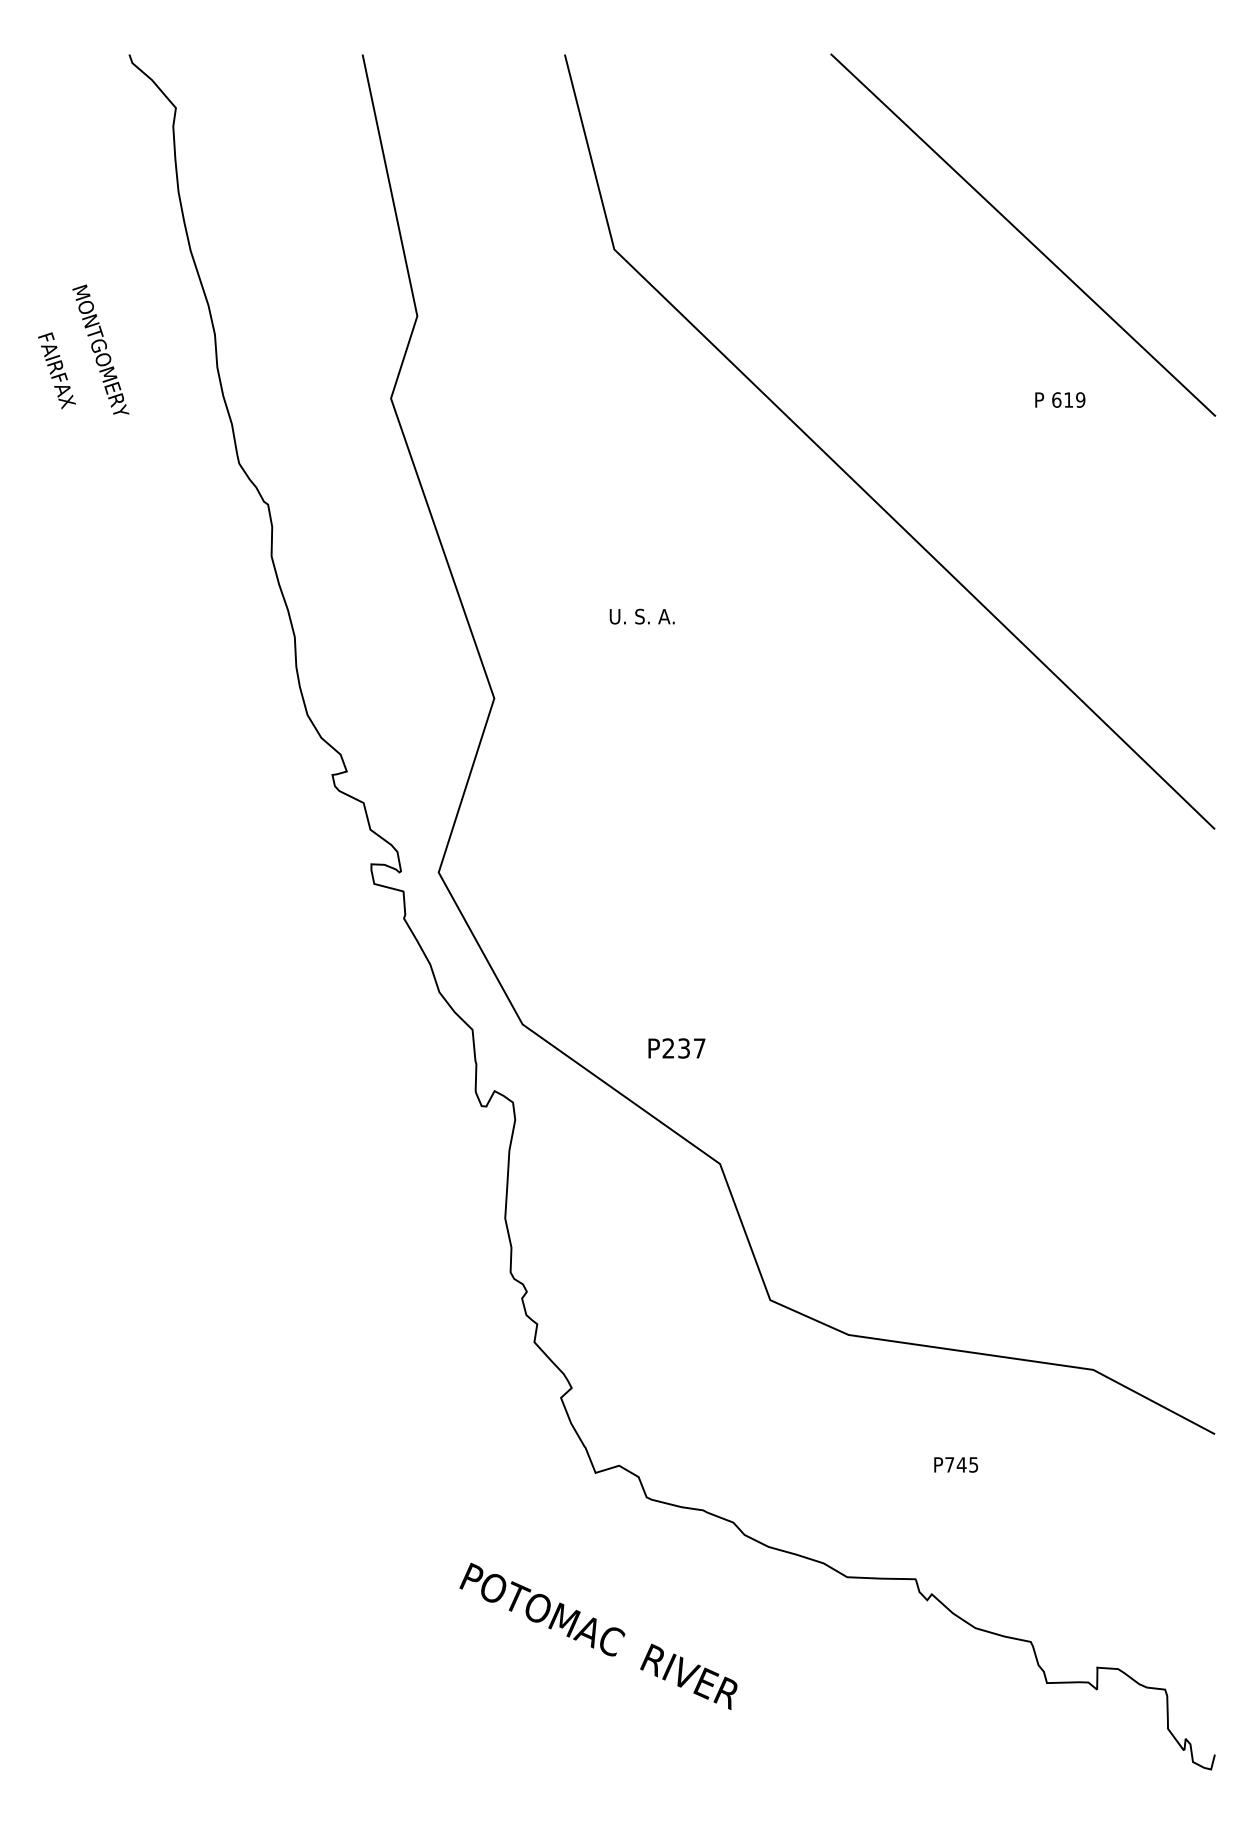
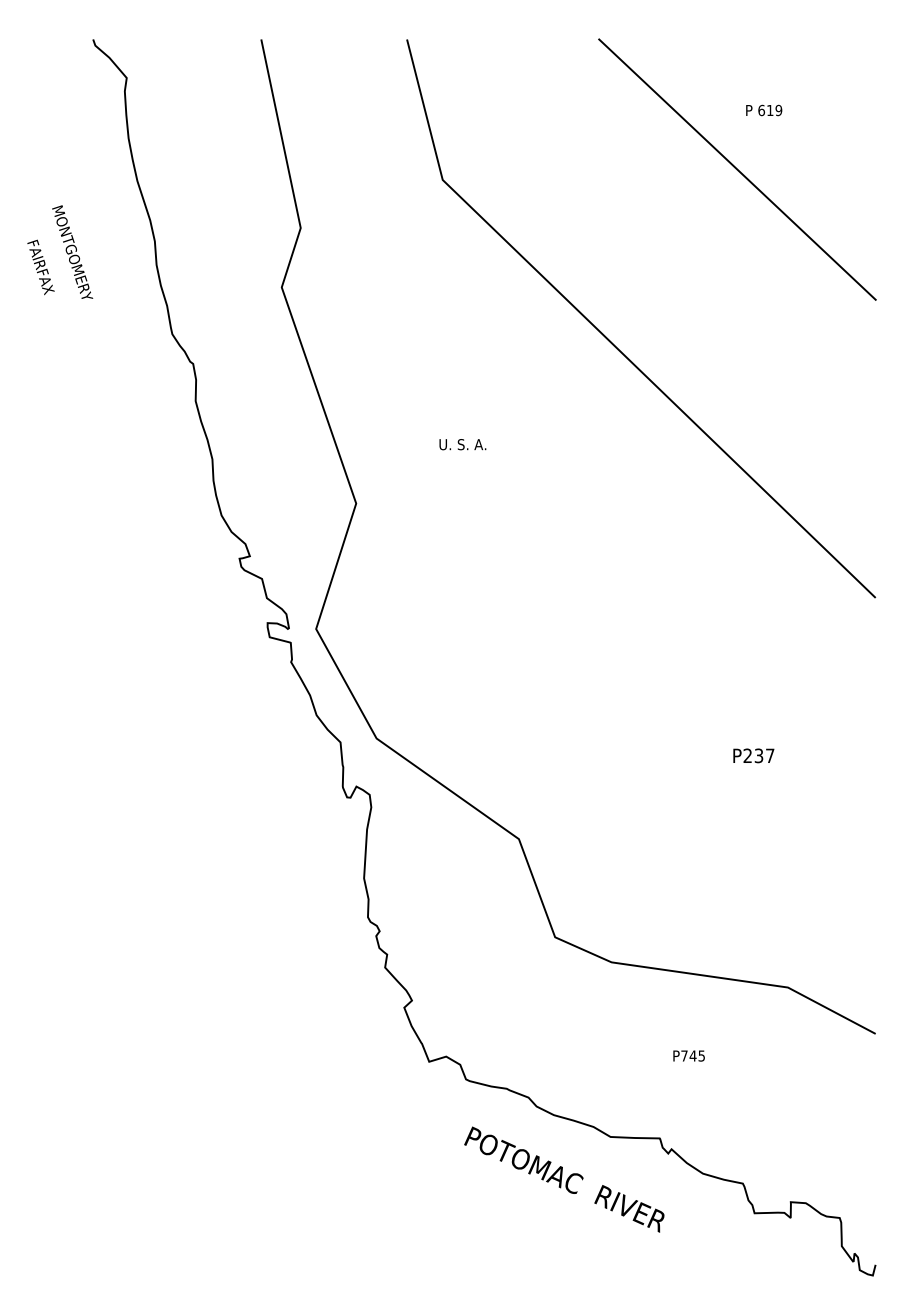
text: (1060, 400) -> (764, 110), moved
text: (676, 1047) -> (753, 755), moved
text: (598, 1636) -> (564, 1179), moved

